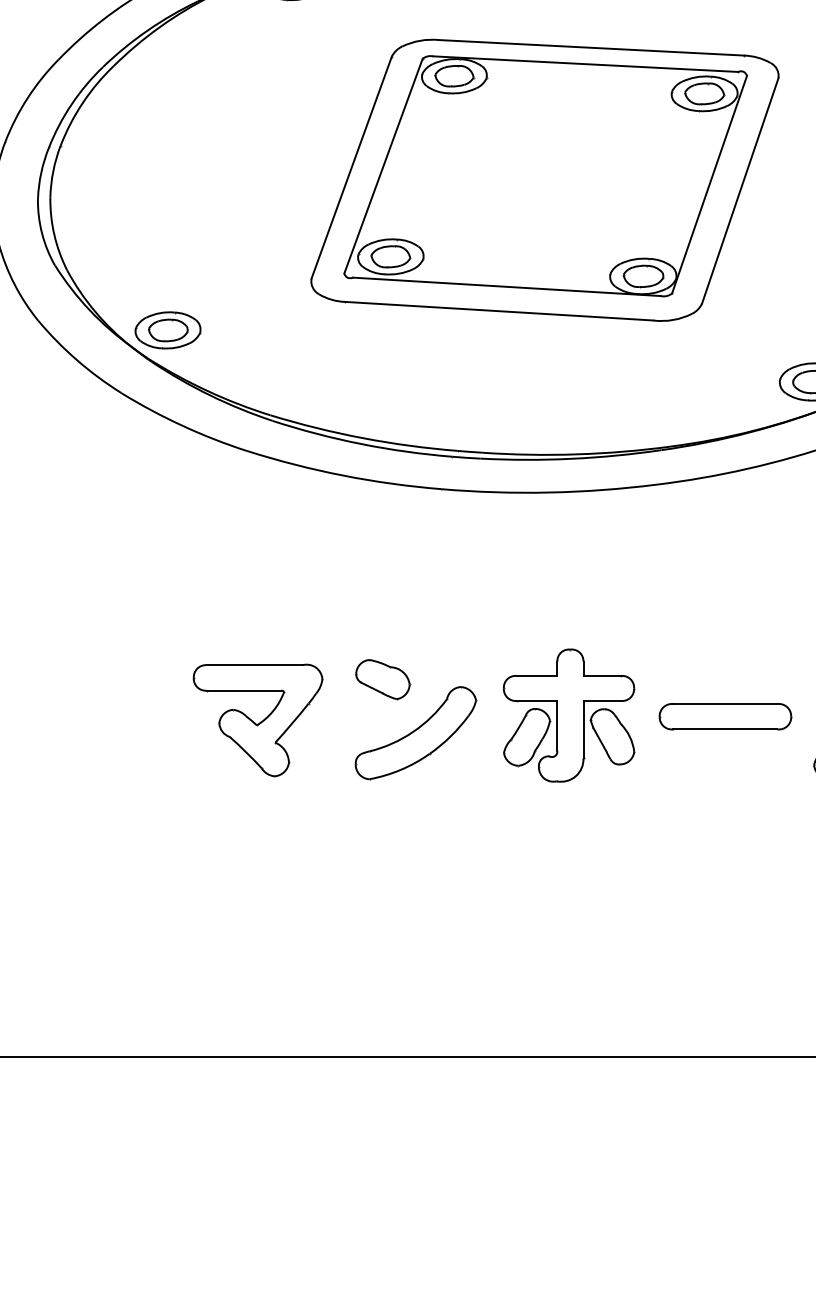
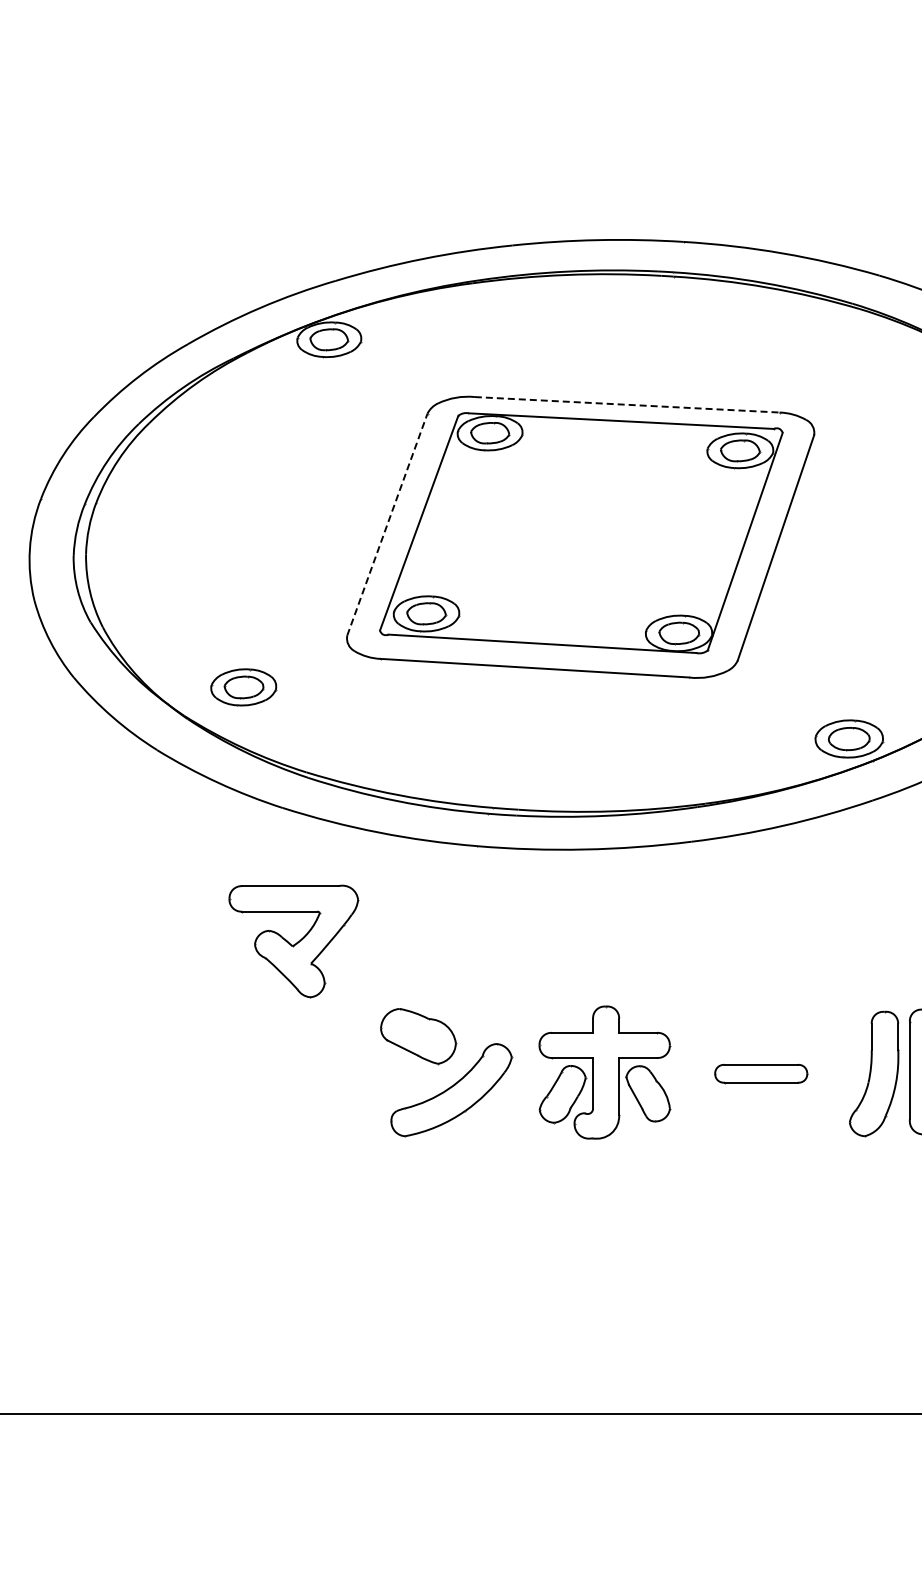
line: (591, 47) -> (627, 404), solid -> dashed
line: (351, 167) -> (387, 524), solid -> dashed
part: (167, 330) -> (243, 687), moved
part: (382, 679) -> (418, 1036), size x1.4
part: (725, 716) -> (761, 1073), size x0.7
part: (257, 720) -> (293, 941), moved

